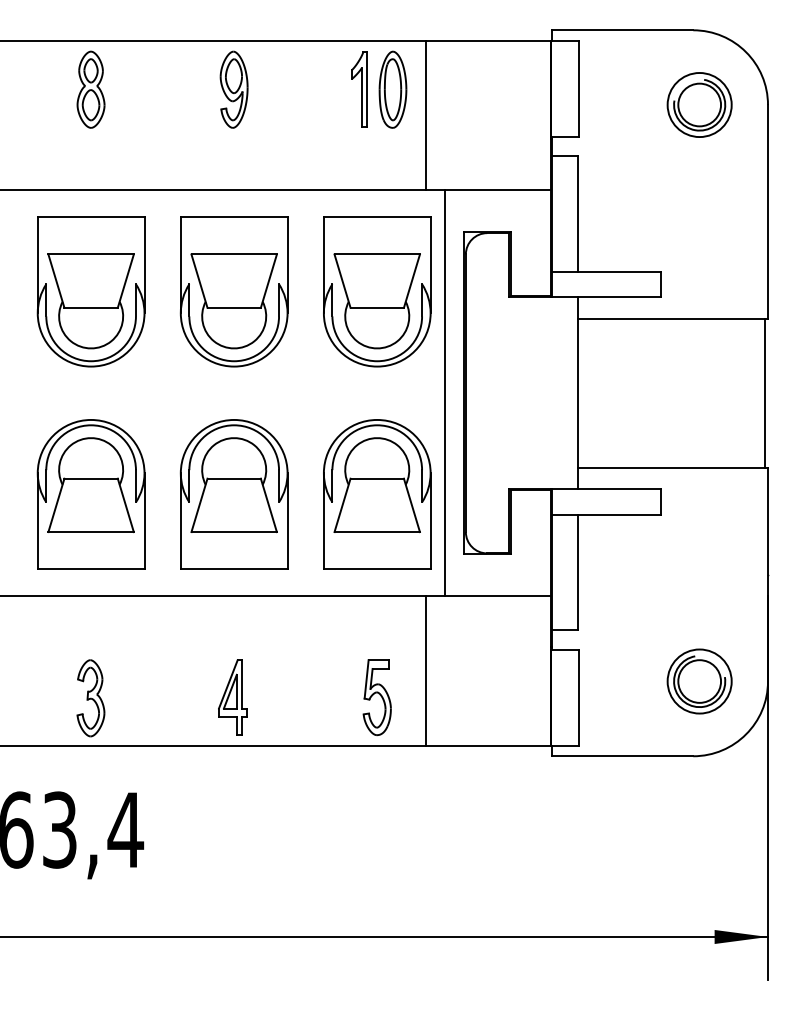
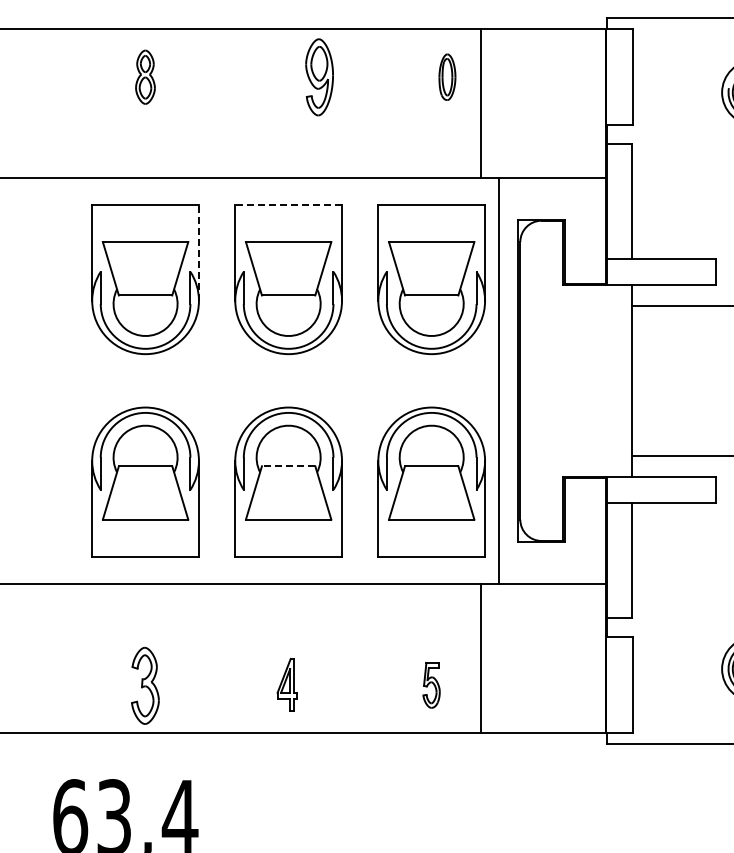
part: (90, 89) -> (144, 77), size x0.7
part: (233, 89) -> (318, 77), moved
part: (359, 89) -> (413, 77), removed
part: (392, 89) -> (446, 77), size x0.6
line: (233, 217) -> (287, 205), solid -> dashed
line: (144, 264) -> (198, 252), solid -> dashed
line: (234, 478) -> (288, 466), solid -> dashed
part: (232, 697) -> (286, 685), size x0.7
part: (376, 697) -> (430, 685), size x0.6

